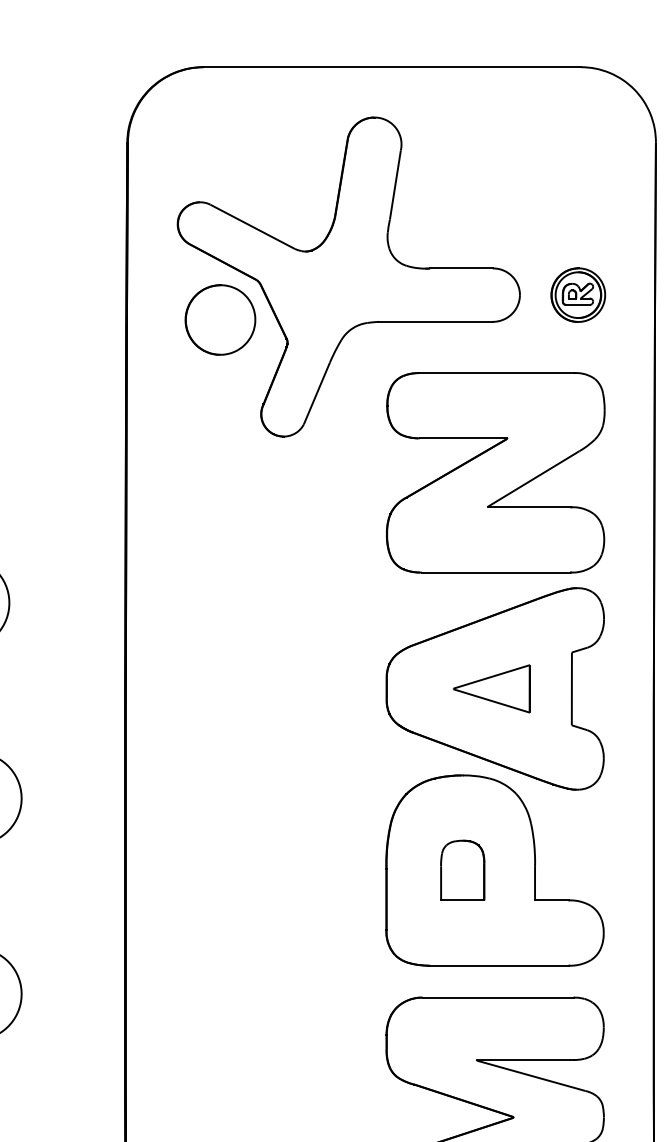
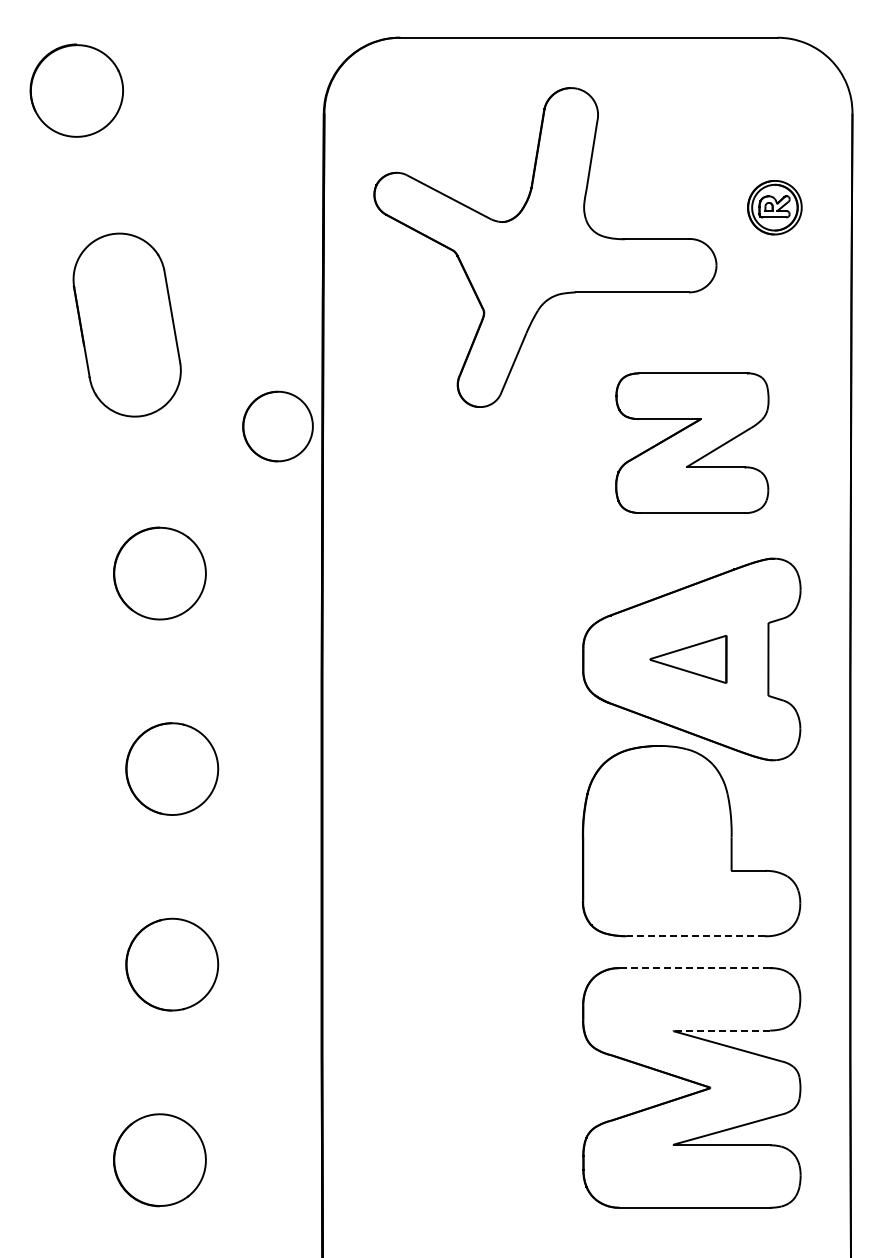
part: (577, 294) -> (774, 207), moved
part: (219, 319) -> (277, 426), moved
part: (495, 471) -> (692, 442), size x0.7
part: (461, 869) -> (658, 840), removed
line: (498, 965) -> (695, 936), solid -> dashed
line: (498, 997) -> (695, 968), solid -> dashed
line: (524, 1059) -> (721, 1030), solid -> dashed

